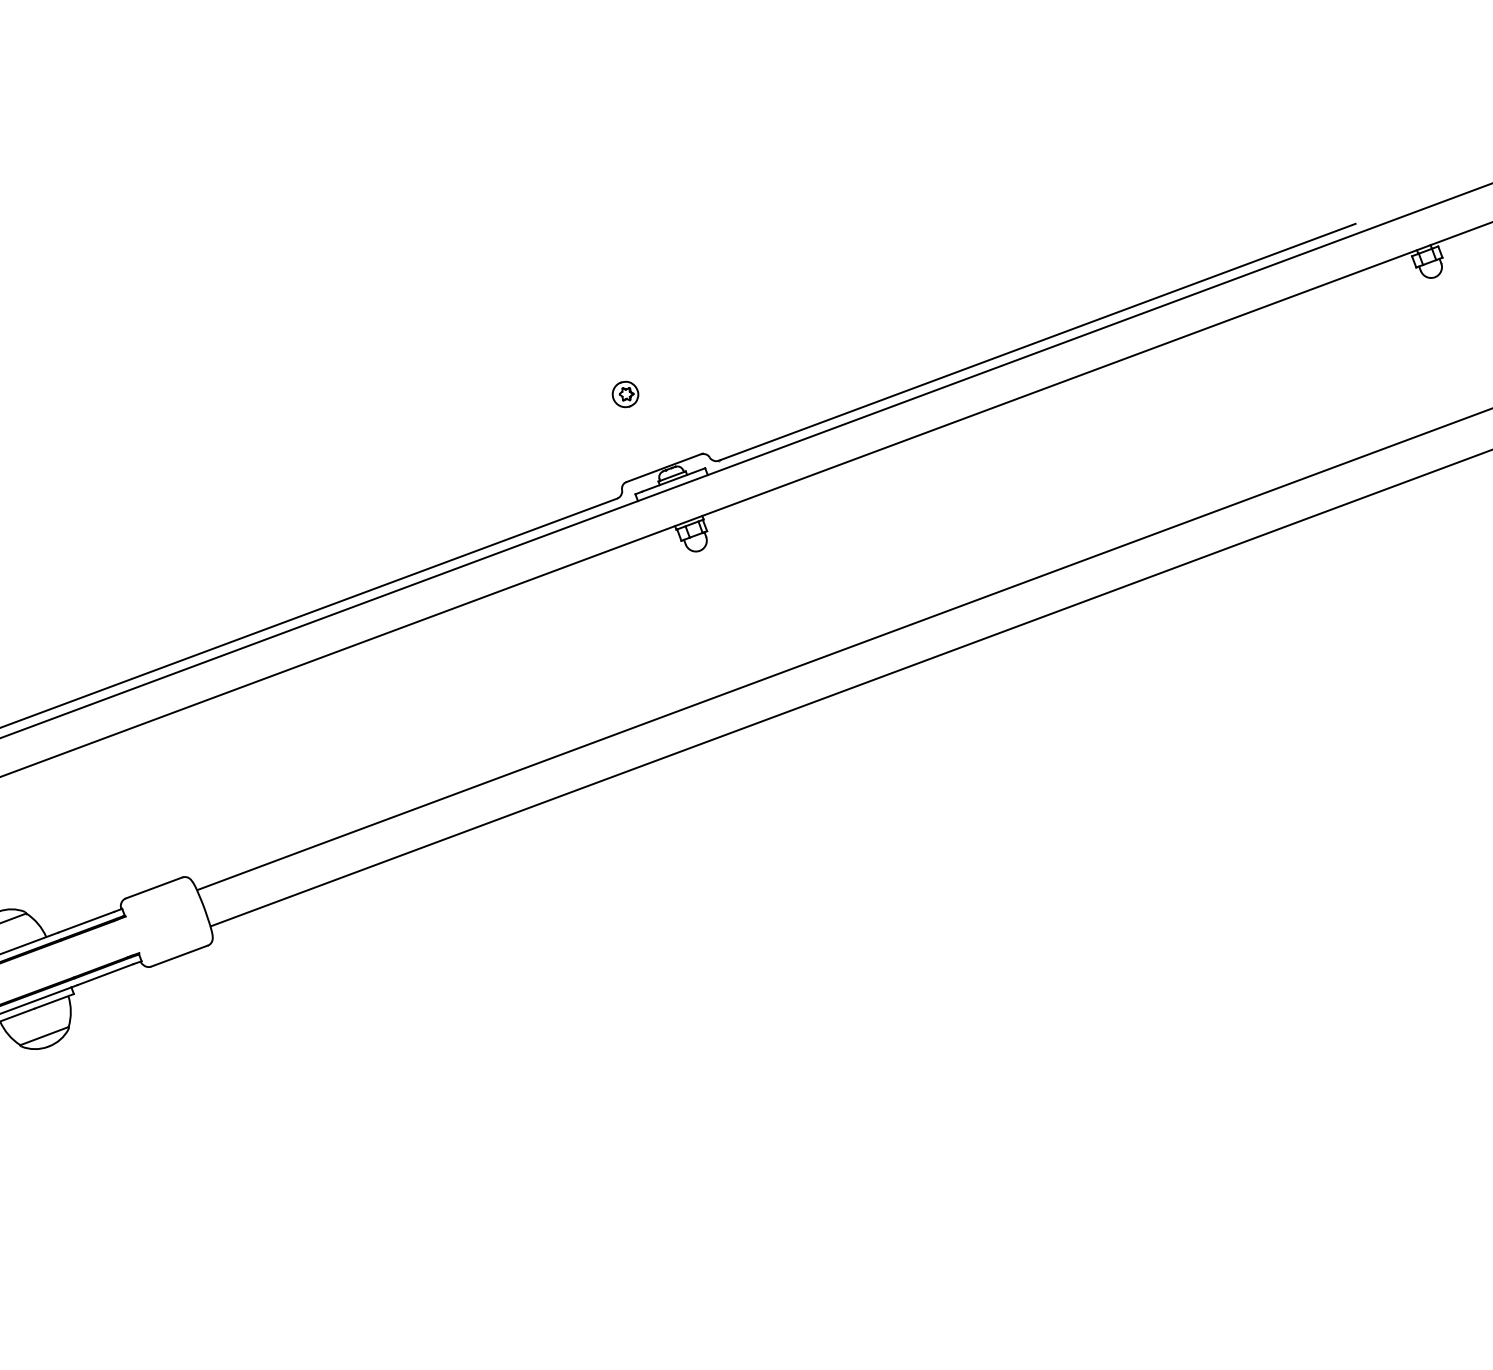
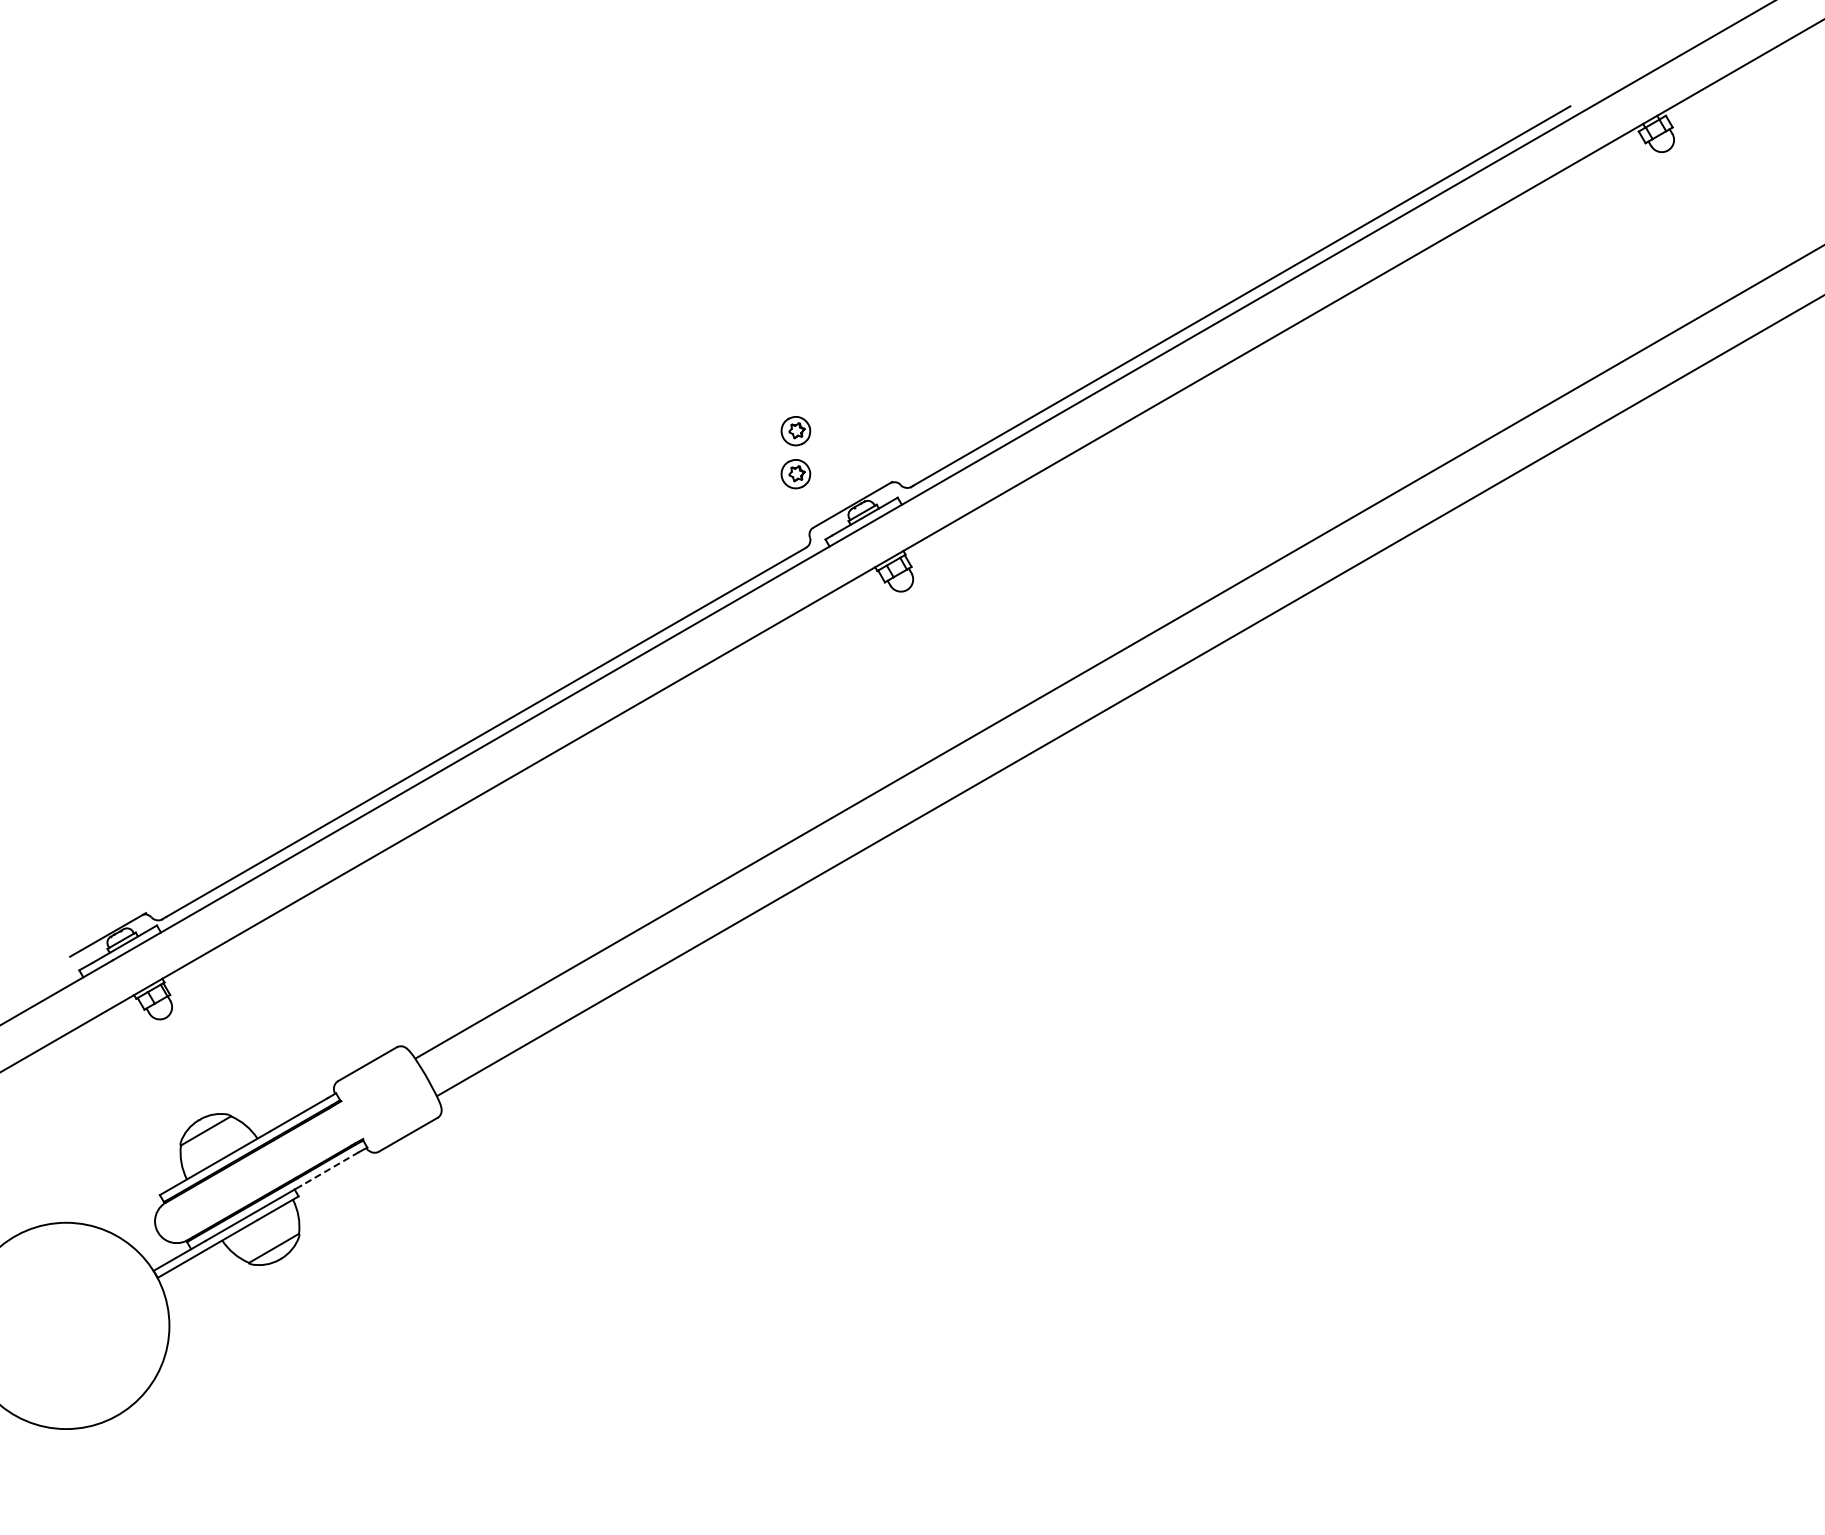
part: (618, 432) -> (795, 474), added
line: (105, 974) -> (329, 1169), solid -> dashed

